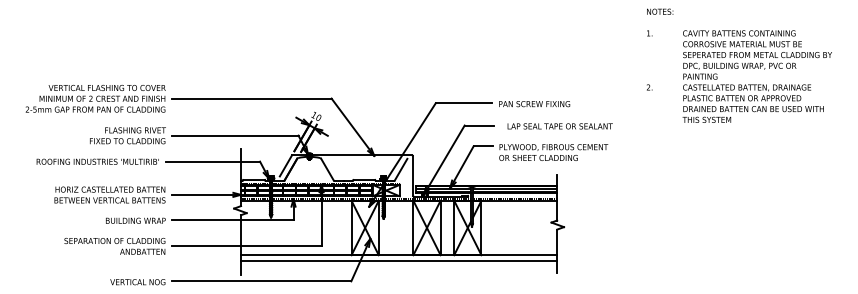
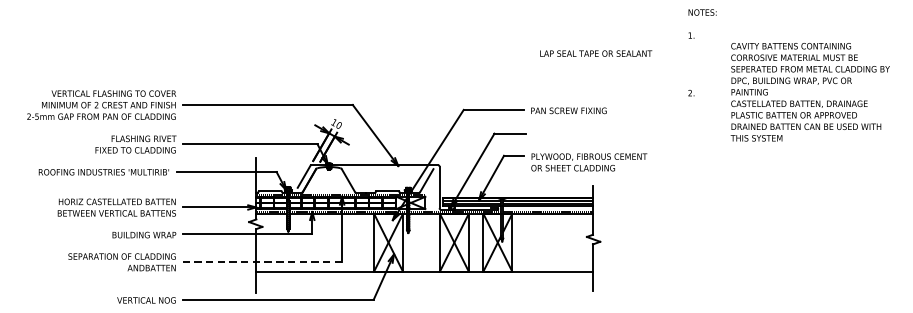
text: (756, 76) -> (809, 92), moved
text: (559, 126) -> (595, 53), moved
line: (246, 246) -> (262, 262), solid -> dashed
line: (399, 261) -> (425, 278), removed

